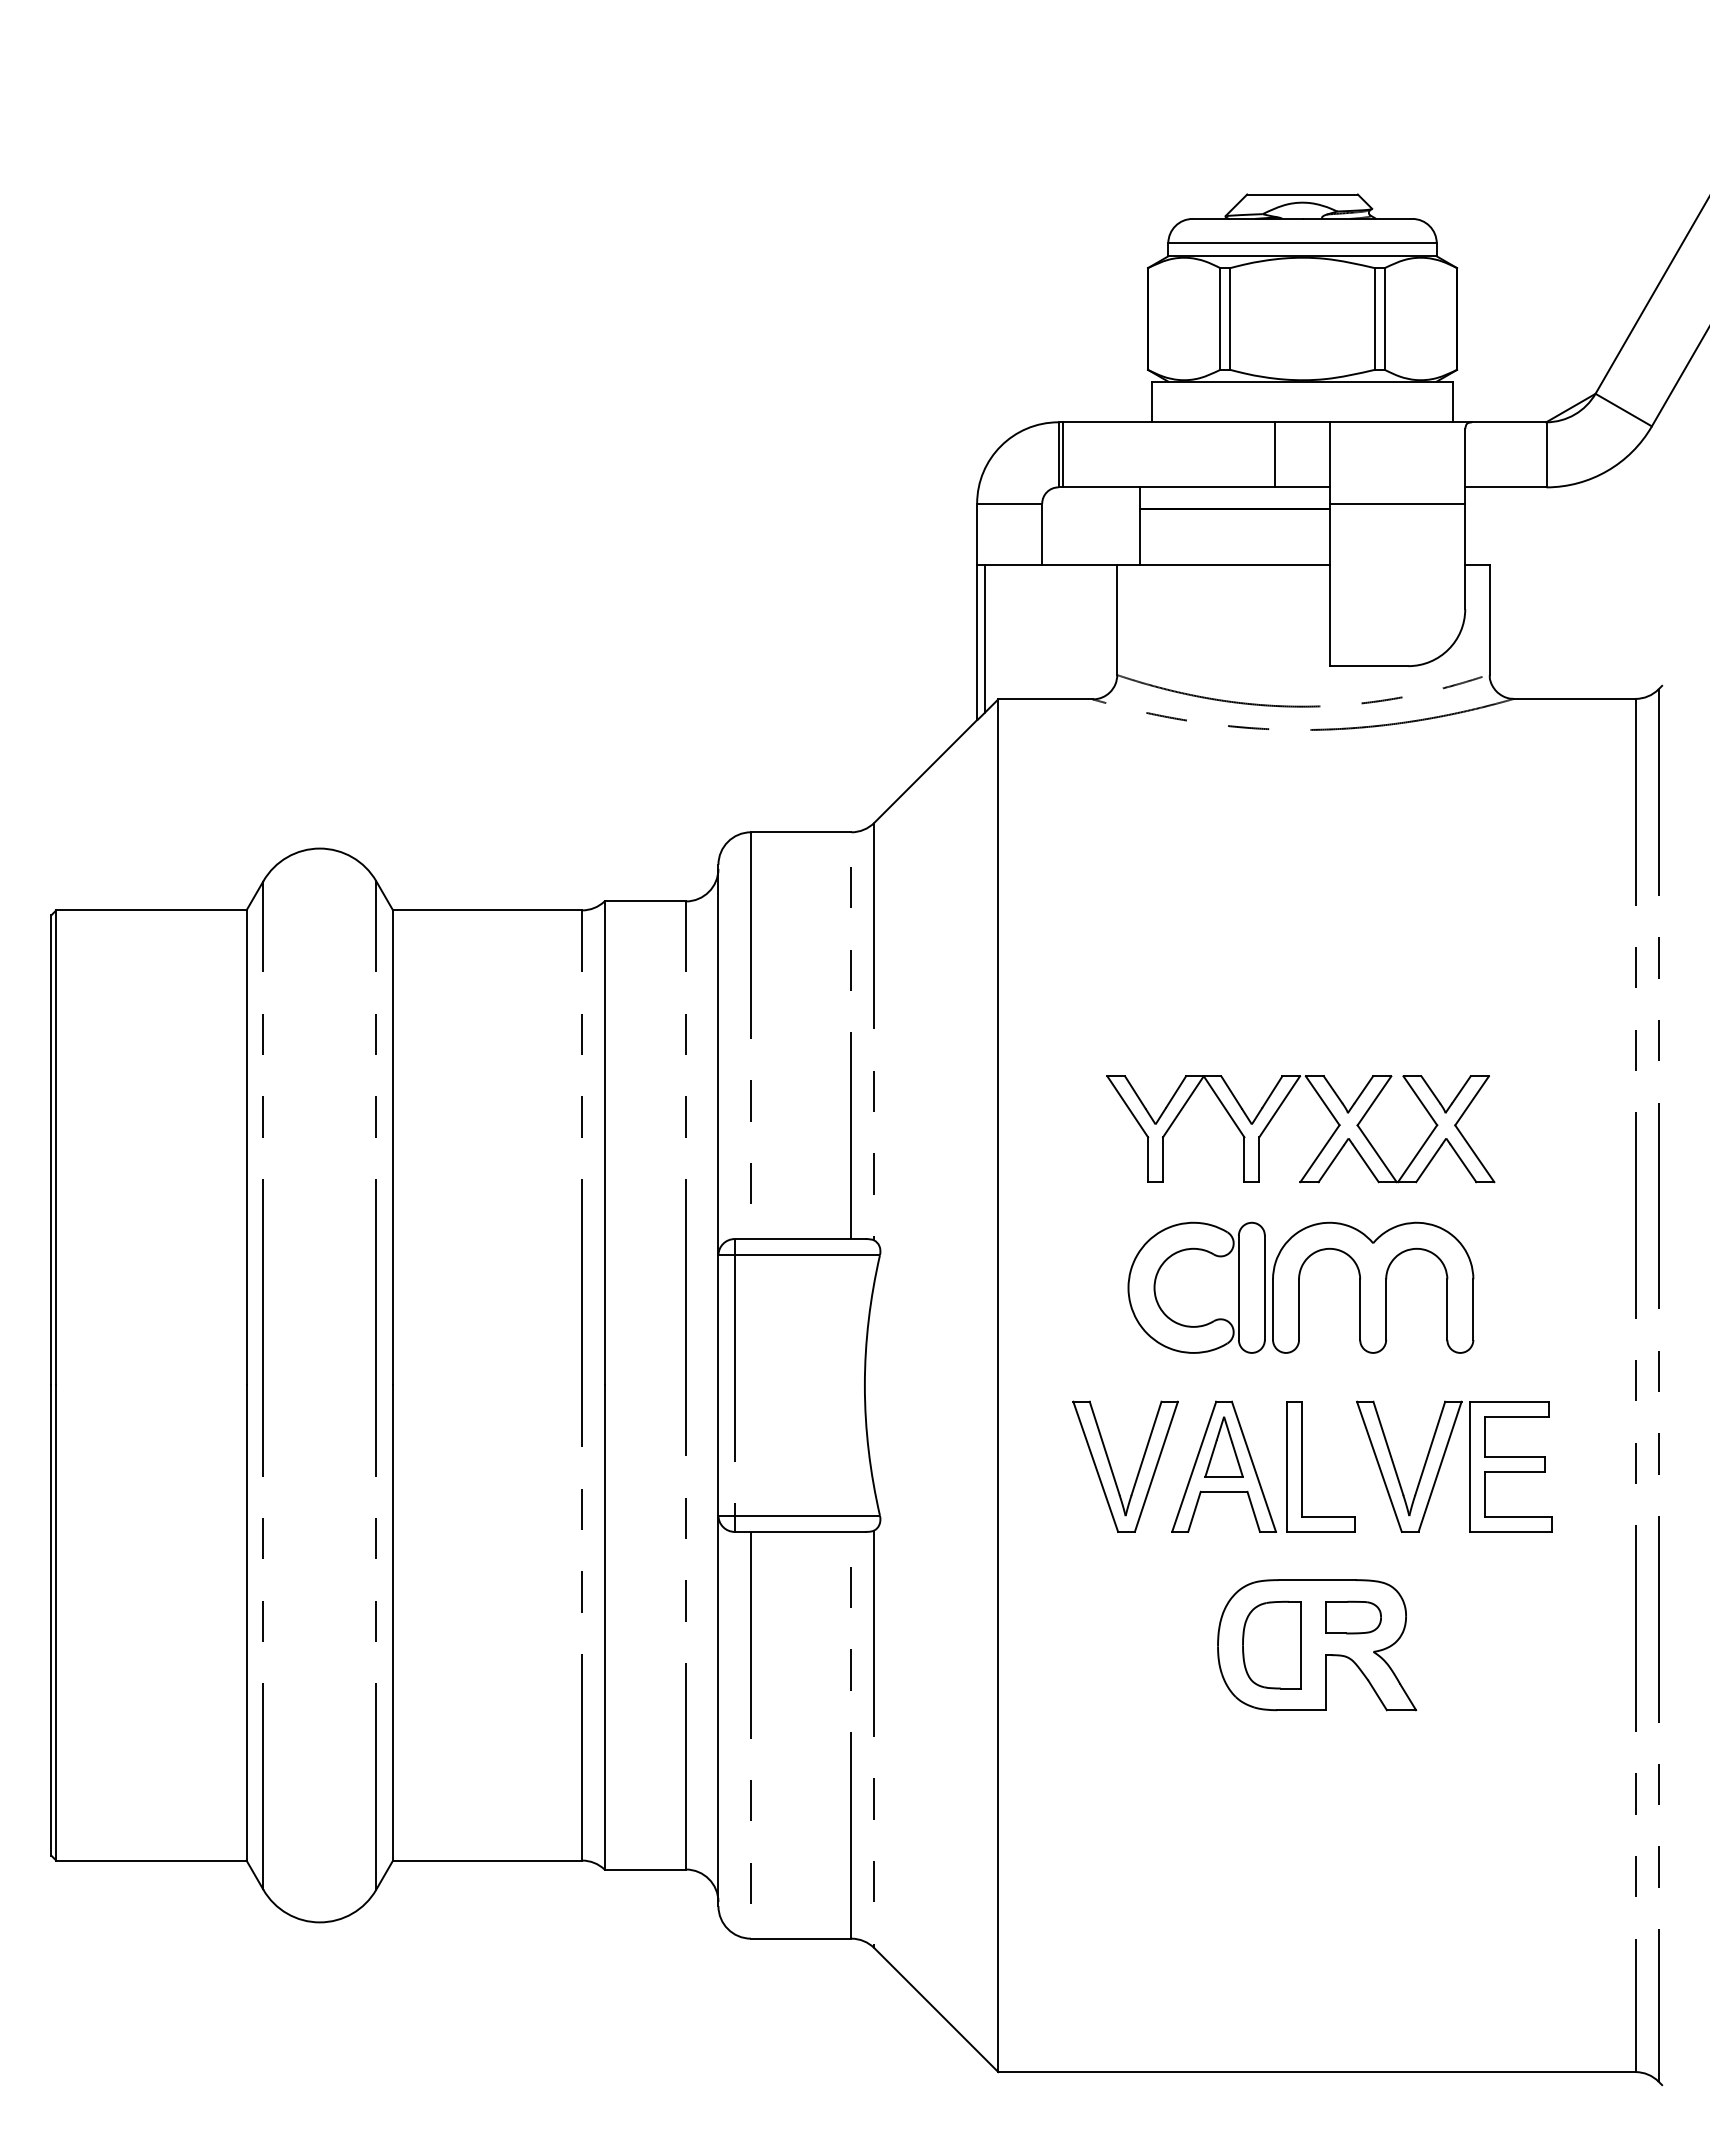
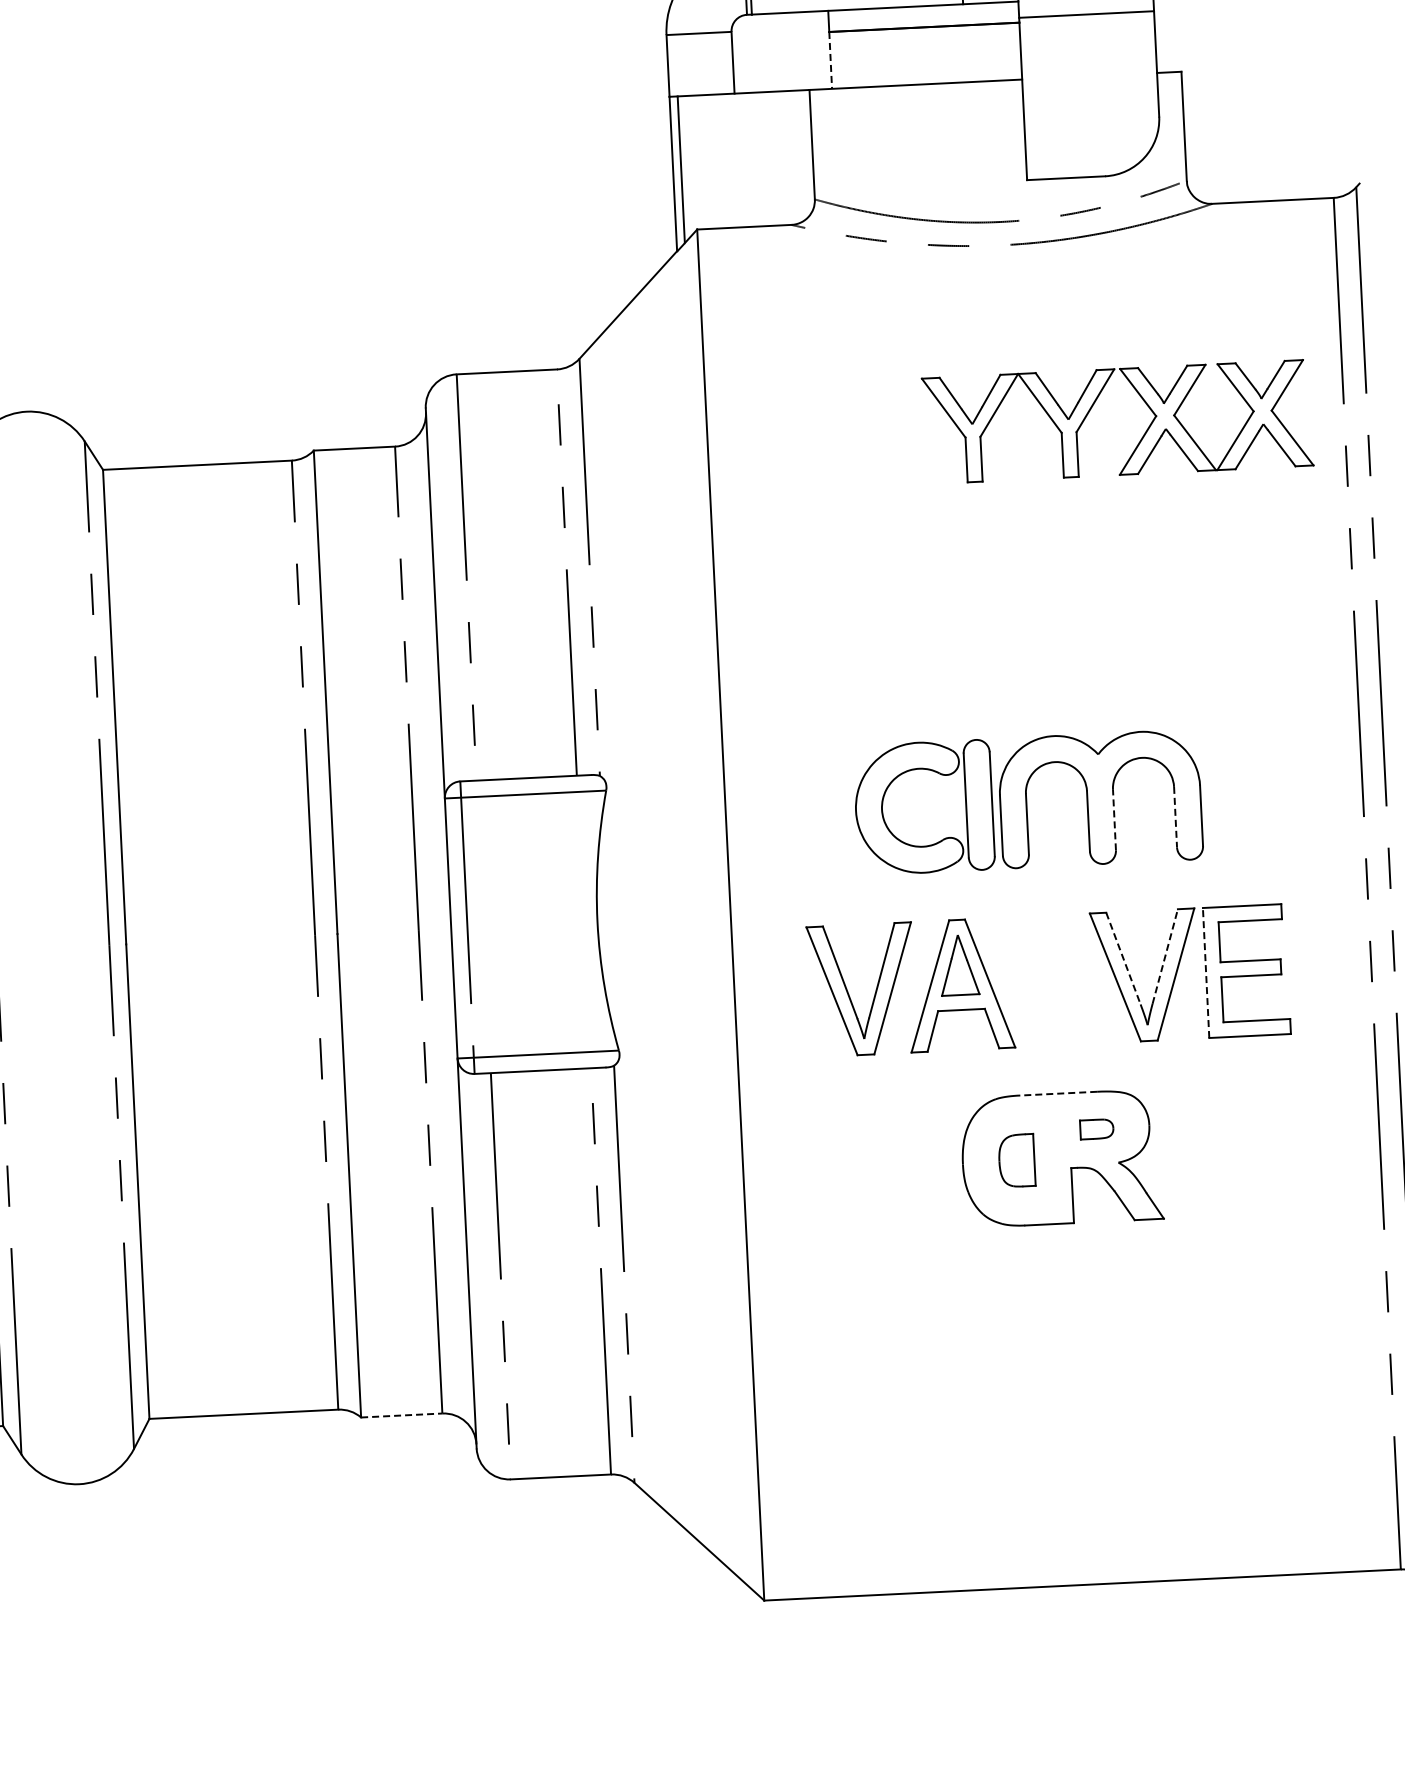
line: (1139, 537) -> (830, 60), solid -> dashed
part: (1323, 1146) -> (1141, 438), moved
line: (1386, 1309) -> (1114, 819), solid -> dashed
line: (1447, 1310) -> (1175, 817), solid -> dashed
line: (1388, 1448) -> (1123, 958), solid -> dashed
line: (1430, 1448) -> (1165, 956), solid -> dashed
part: (1302, 1466) -> (1038, 980), removed
line: (1470, 1466) -> (1206, 972), solid -> dashed
line: (1316, 1580) -> (1058, 1094), solid -> dashed
part: (1353, 1617) -> (1096, 1129), size x0.6
part: (1271, 1644) -> (1016, 1160), size x0.6
line: (645, 1869) -> (402, 1415), solid -> dashed

